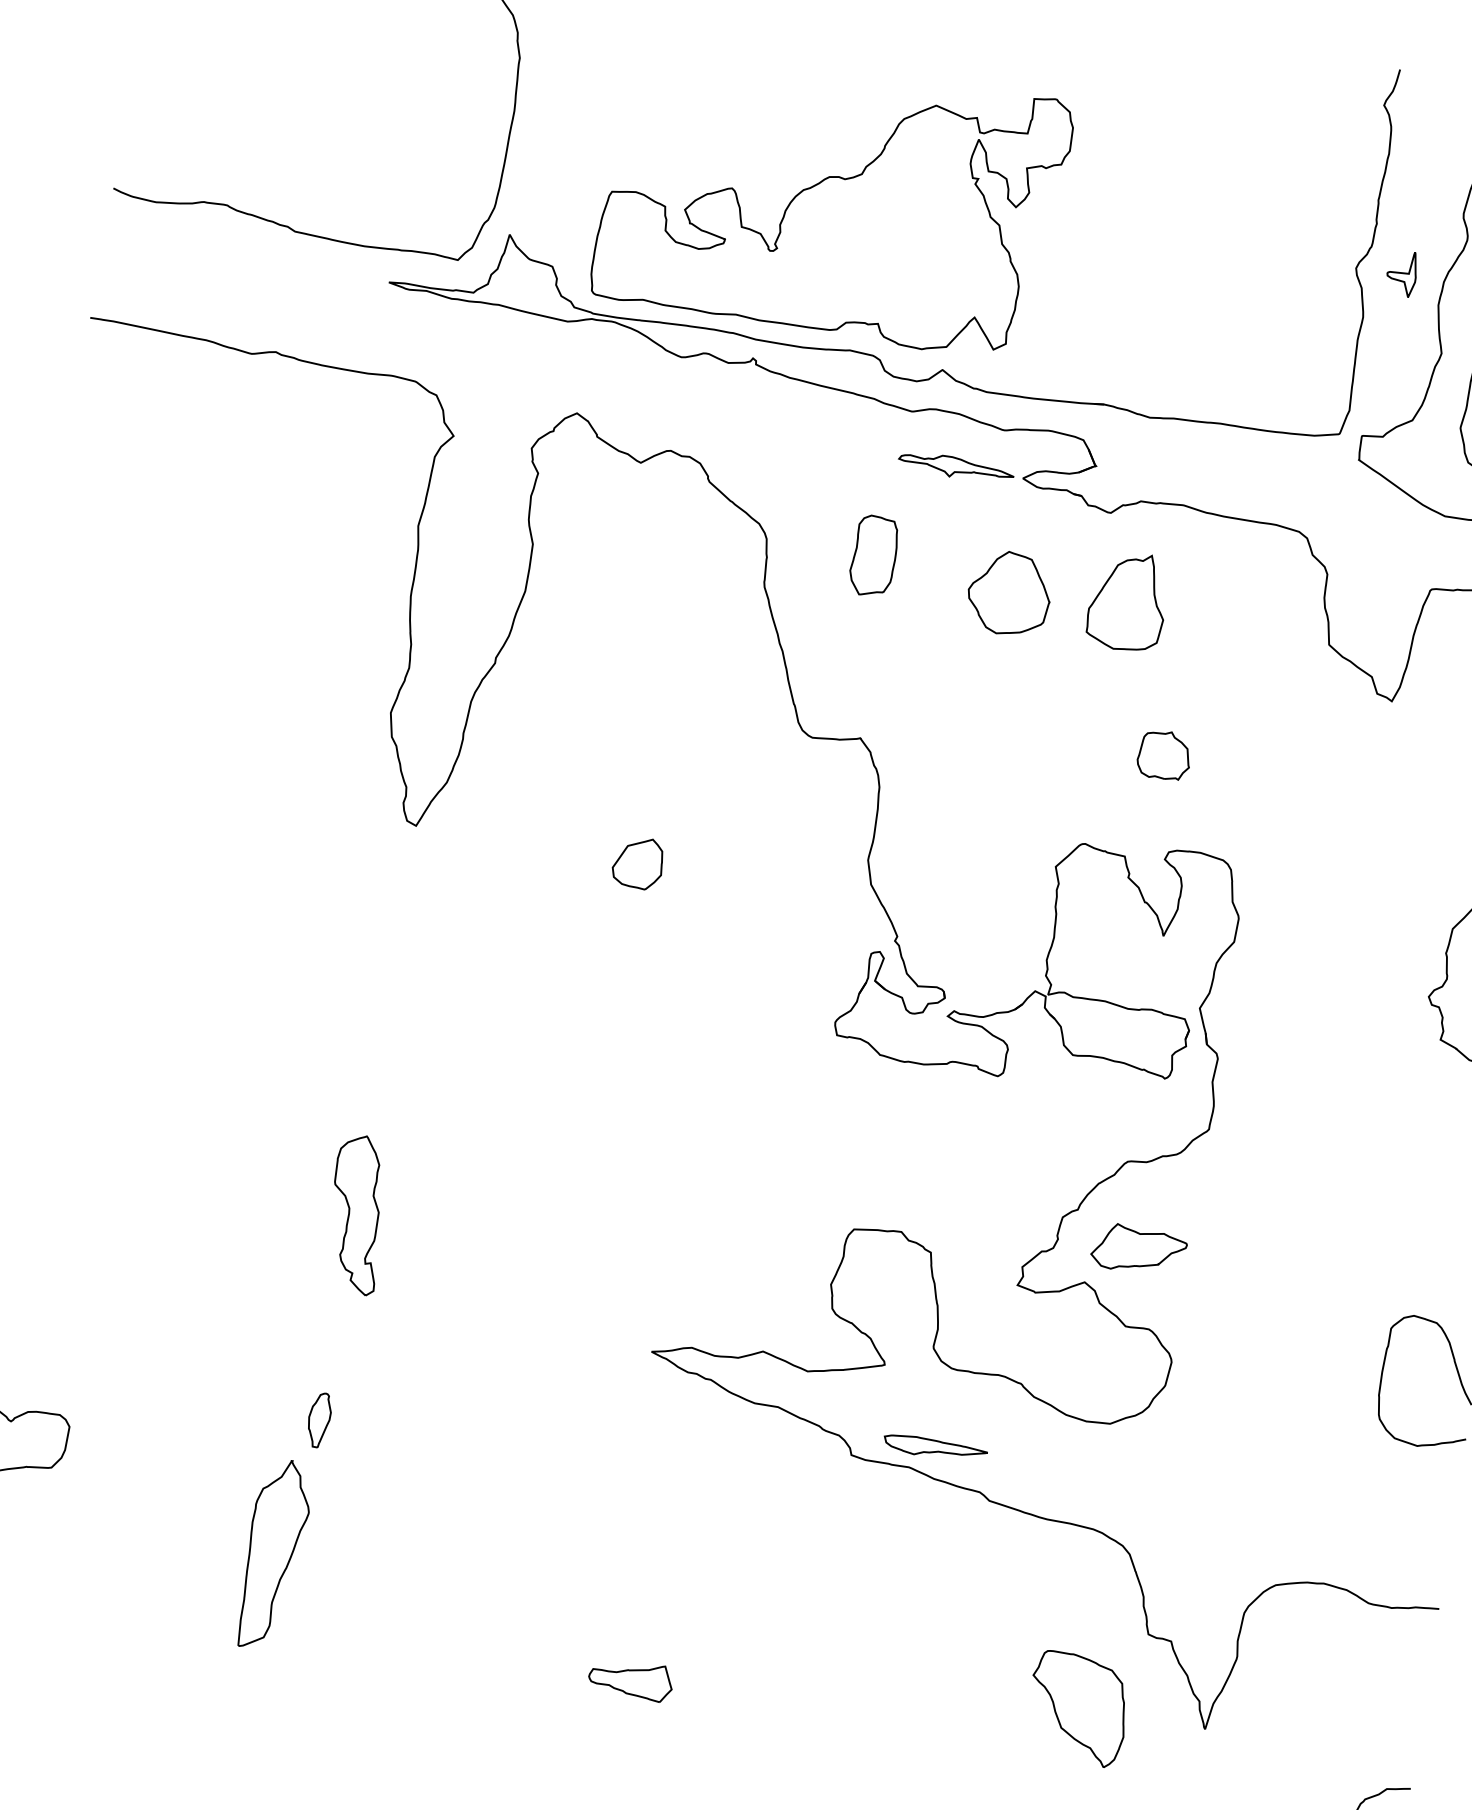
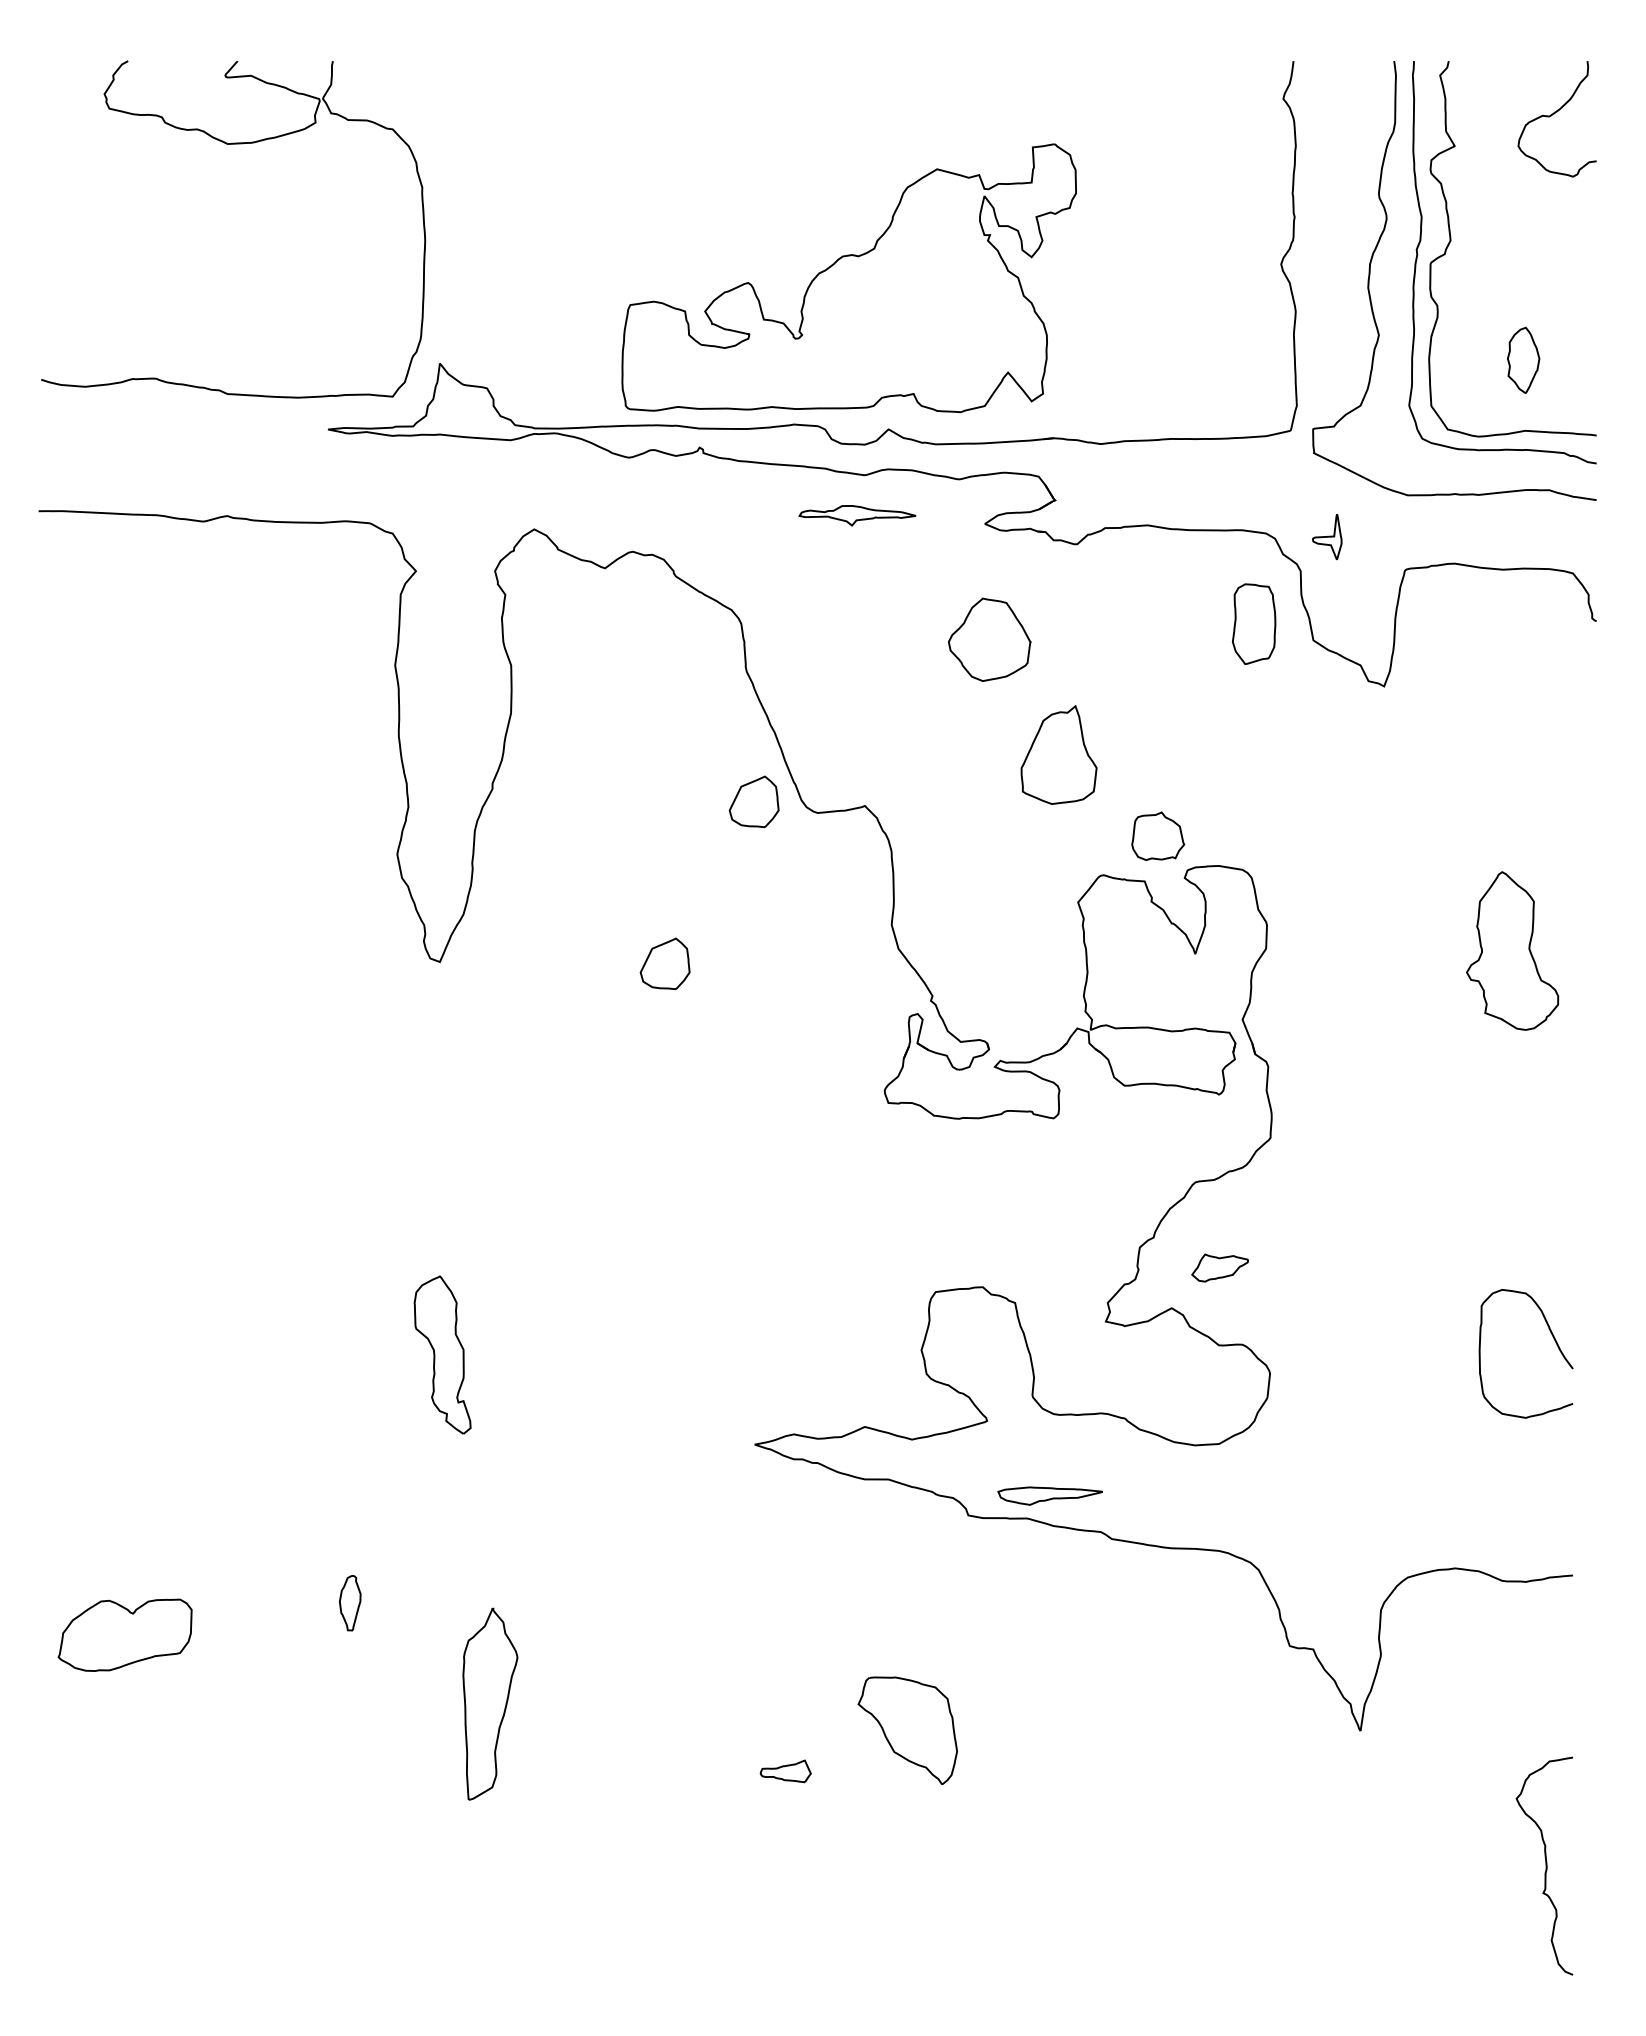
part: (831, 199) -> (848, 278), moved
part: (1402, 273) -> (1327, 537), moved
part: (956, 467) -> (857, 515), moved
part: (874, 555) -> (1254, 623), moved
part: (1127, 600) -> (1058, 754), moved
part: (750, 716) -> (753, 801), added
part: (1165, 754) -> (1158, 835), moved
part: (1138, 1249) -> (1219, 1267), size x0.6
part: (319, 1420) -> (350, 1603), moved
part: (274, 1554) -> (490, 1703), moved
part: (630, 1679) -> (785, 1771), size x0.6
part: (1077, 1708) -> (907, 1730), moved

